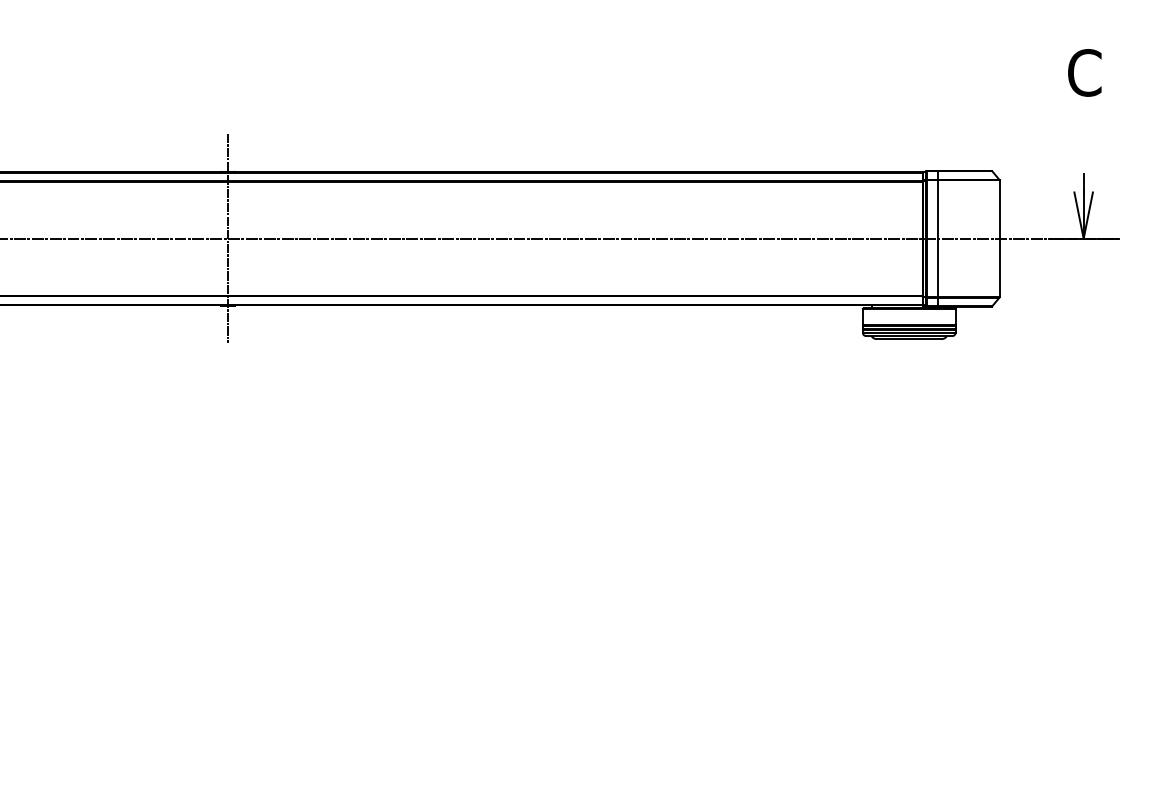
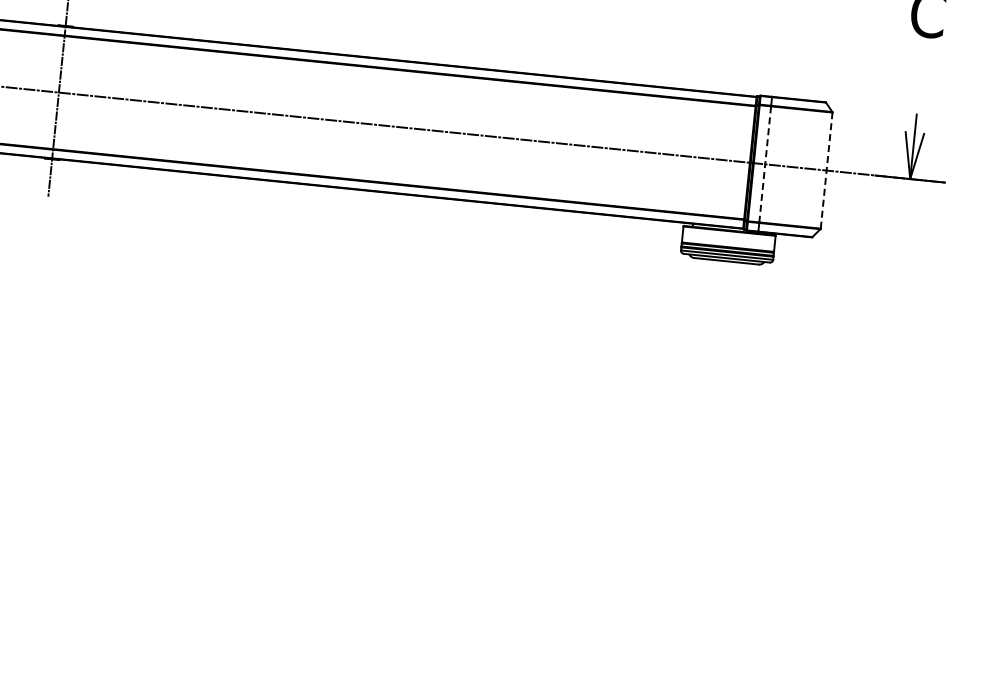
line: (999, 238) -> (826, 170), solid -> dashed
line: (937, 239) -> (764, 165), solid -> dashed

